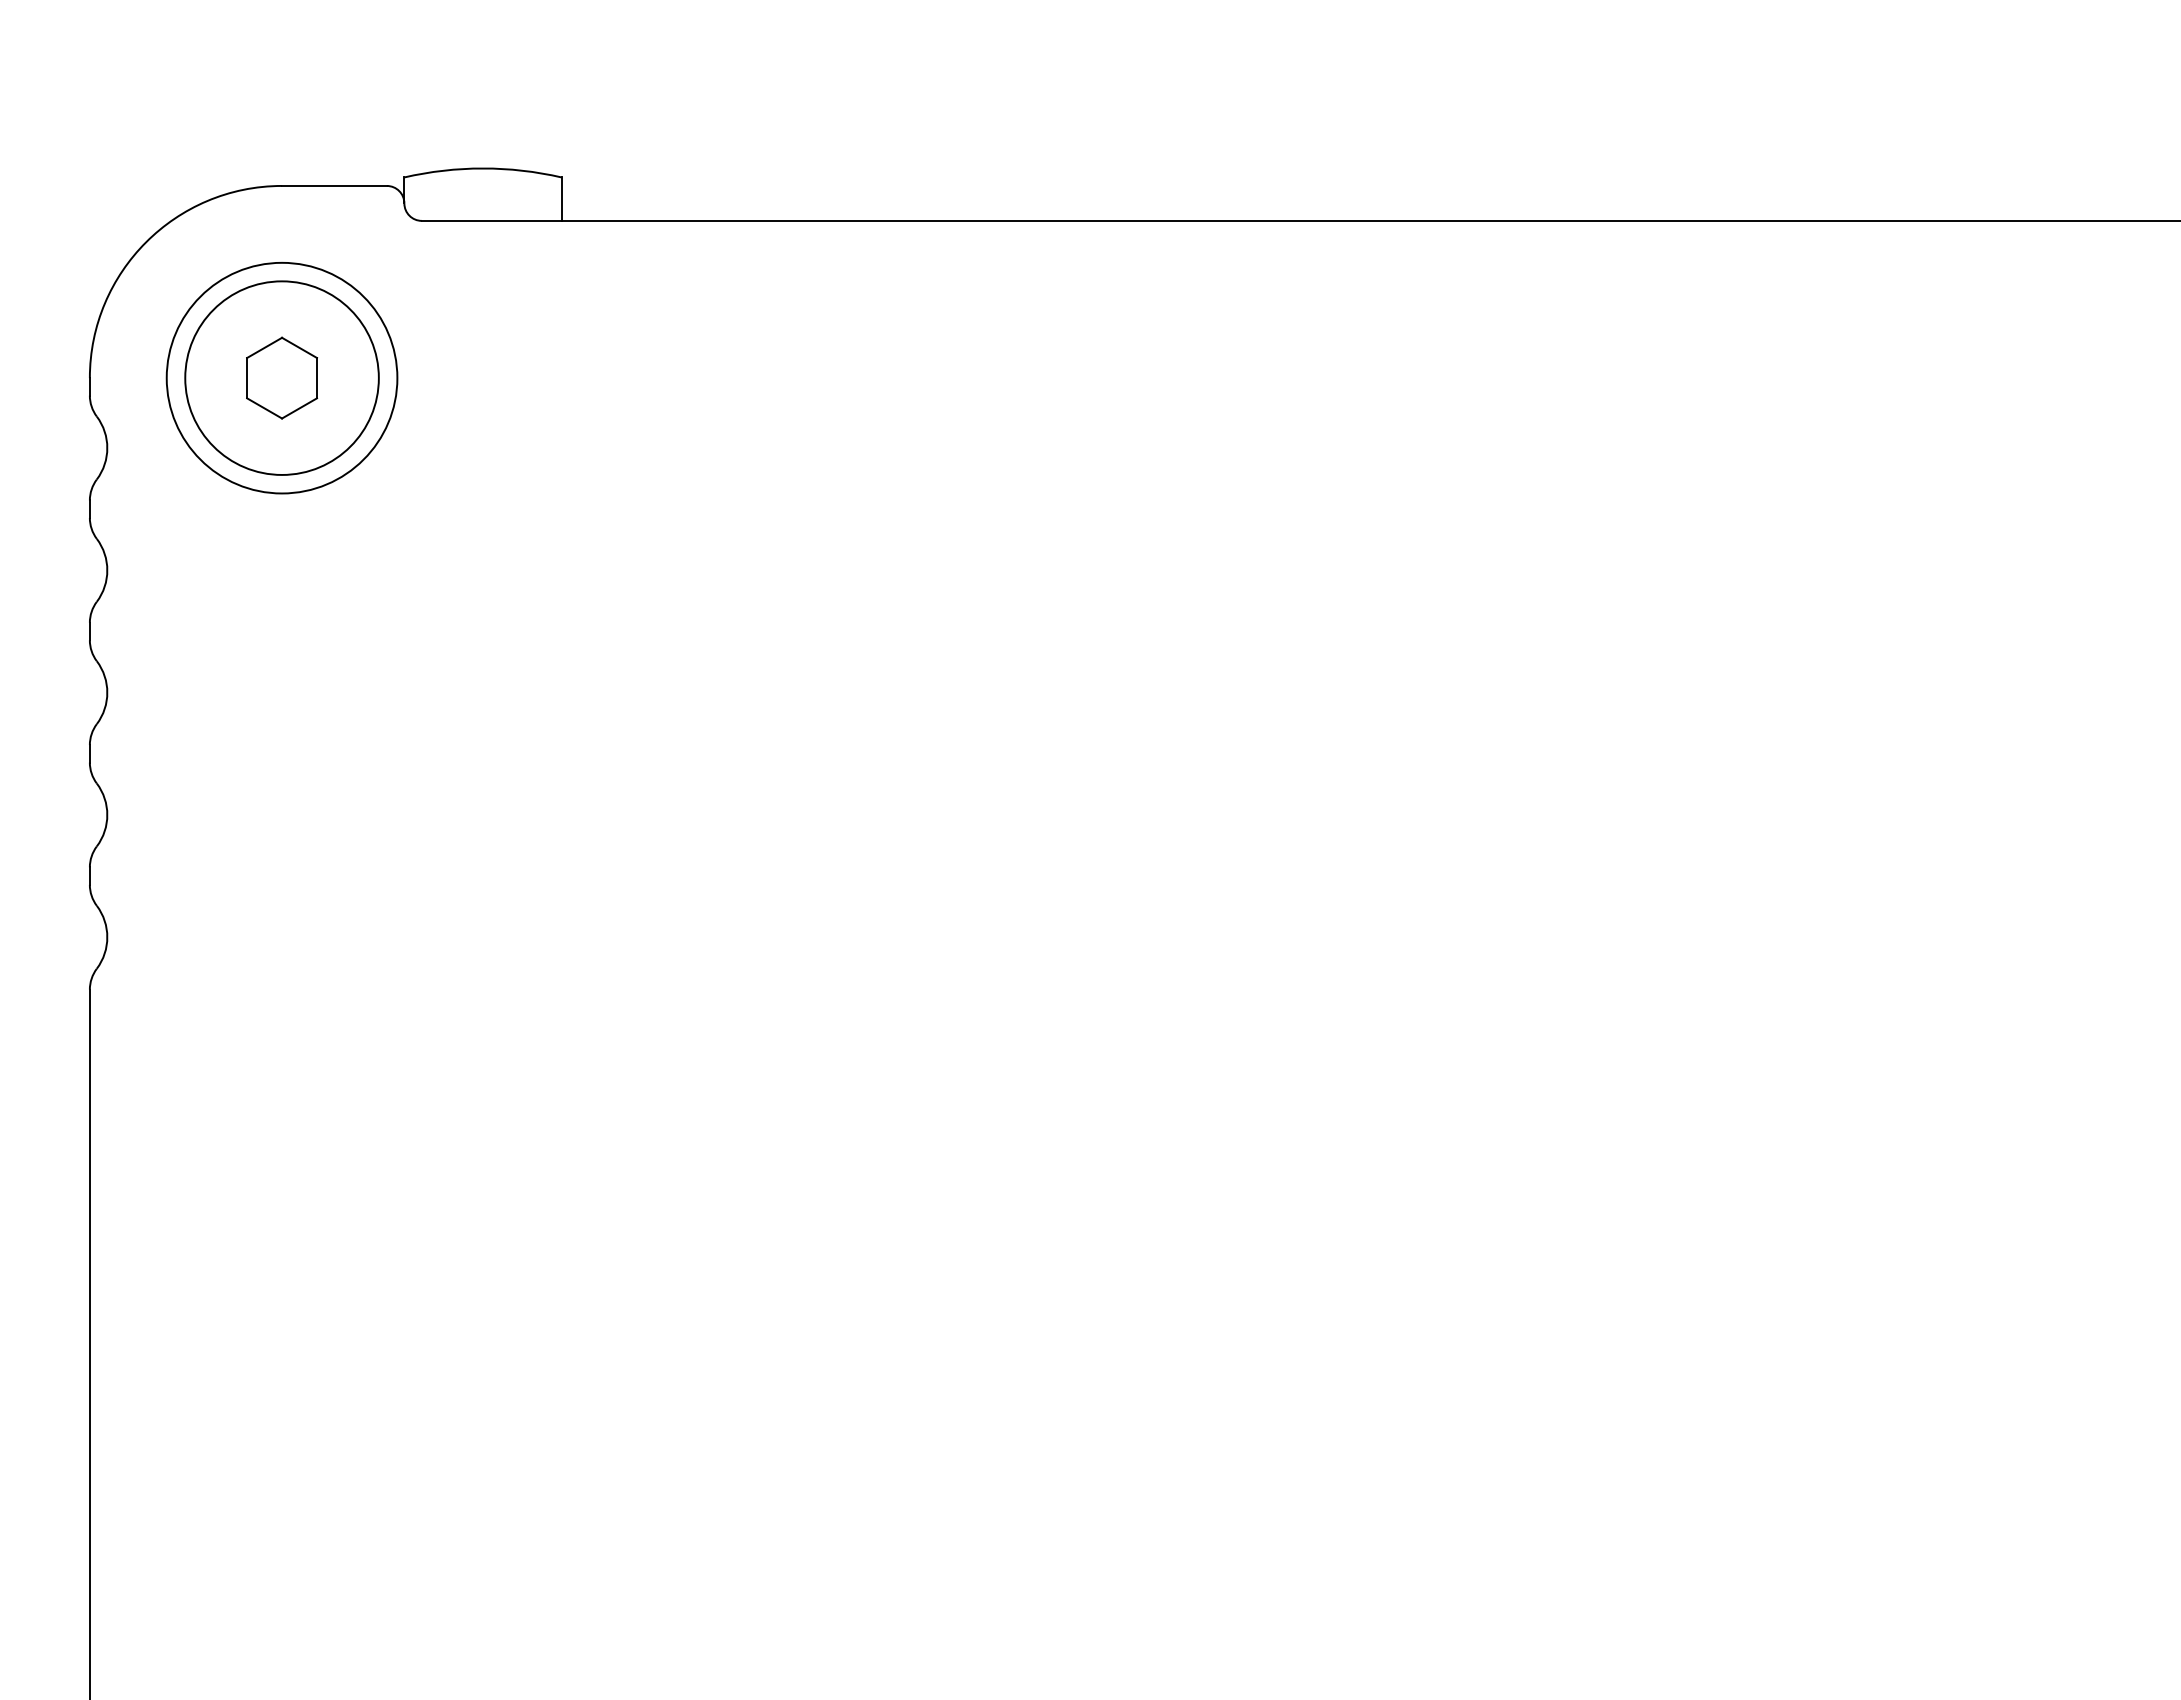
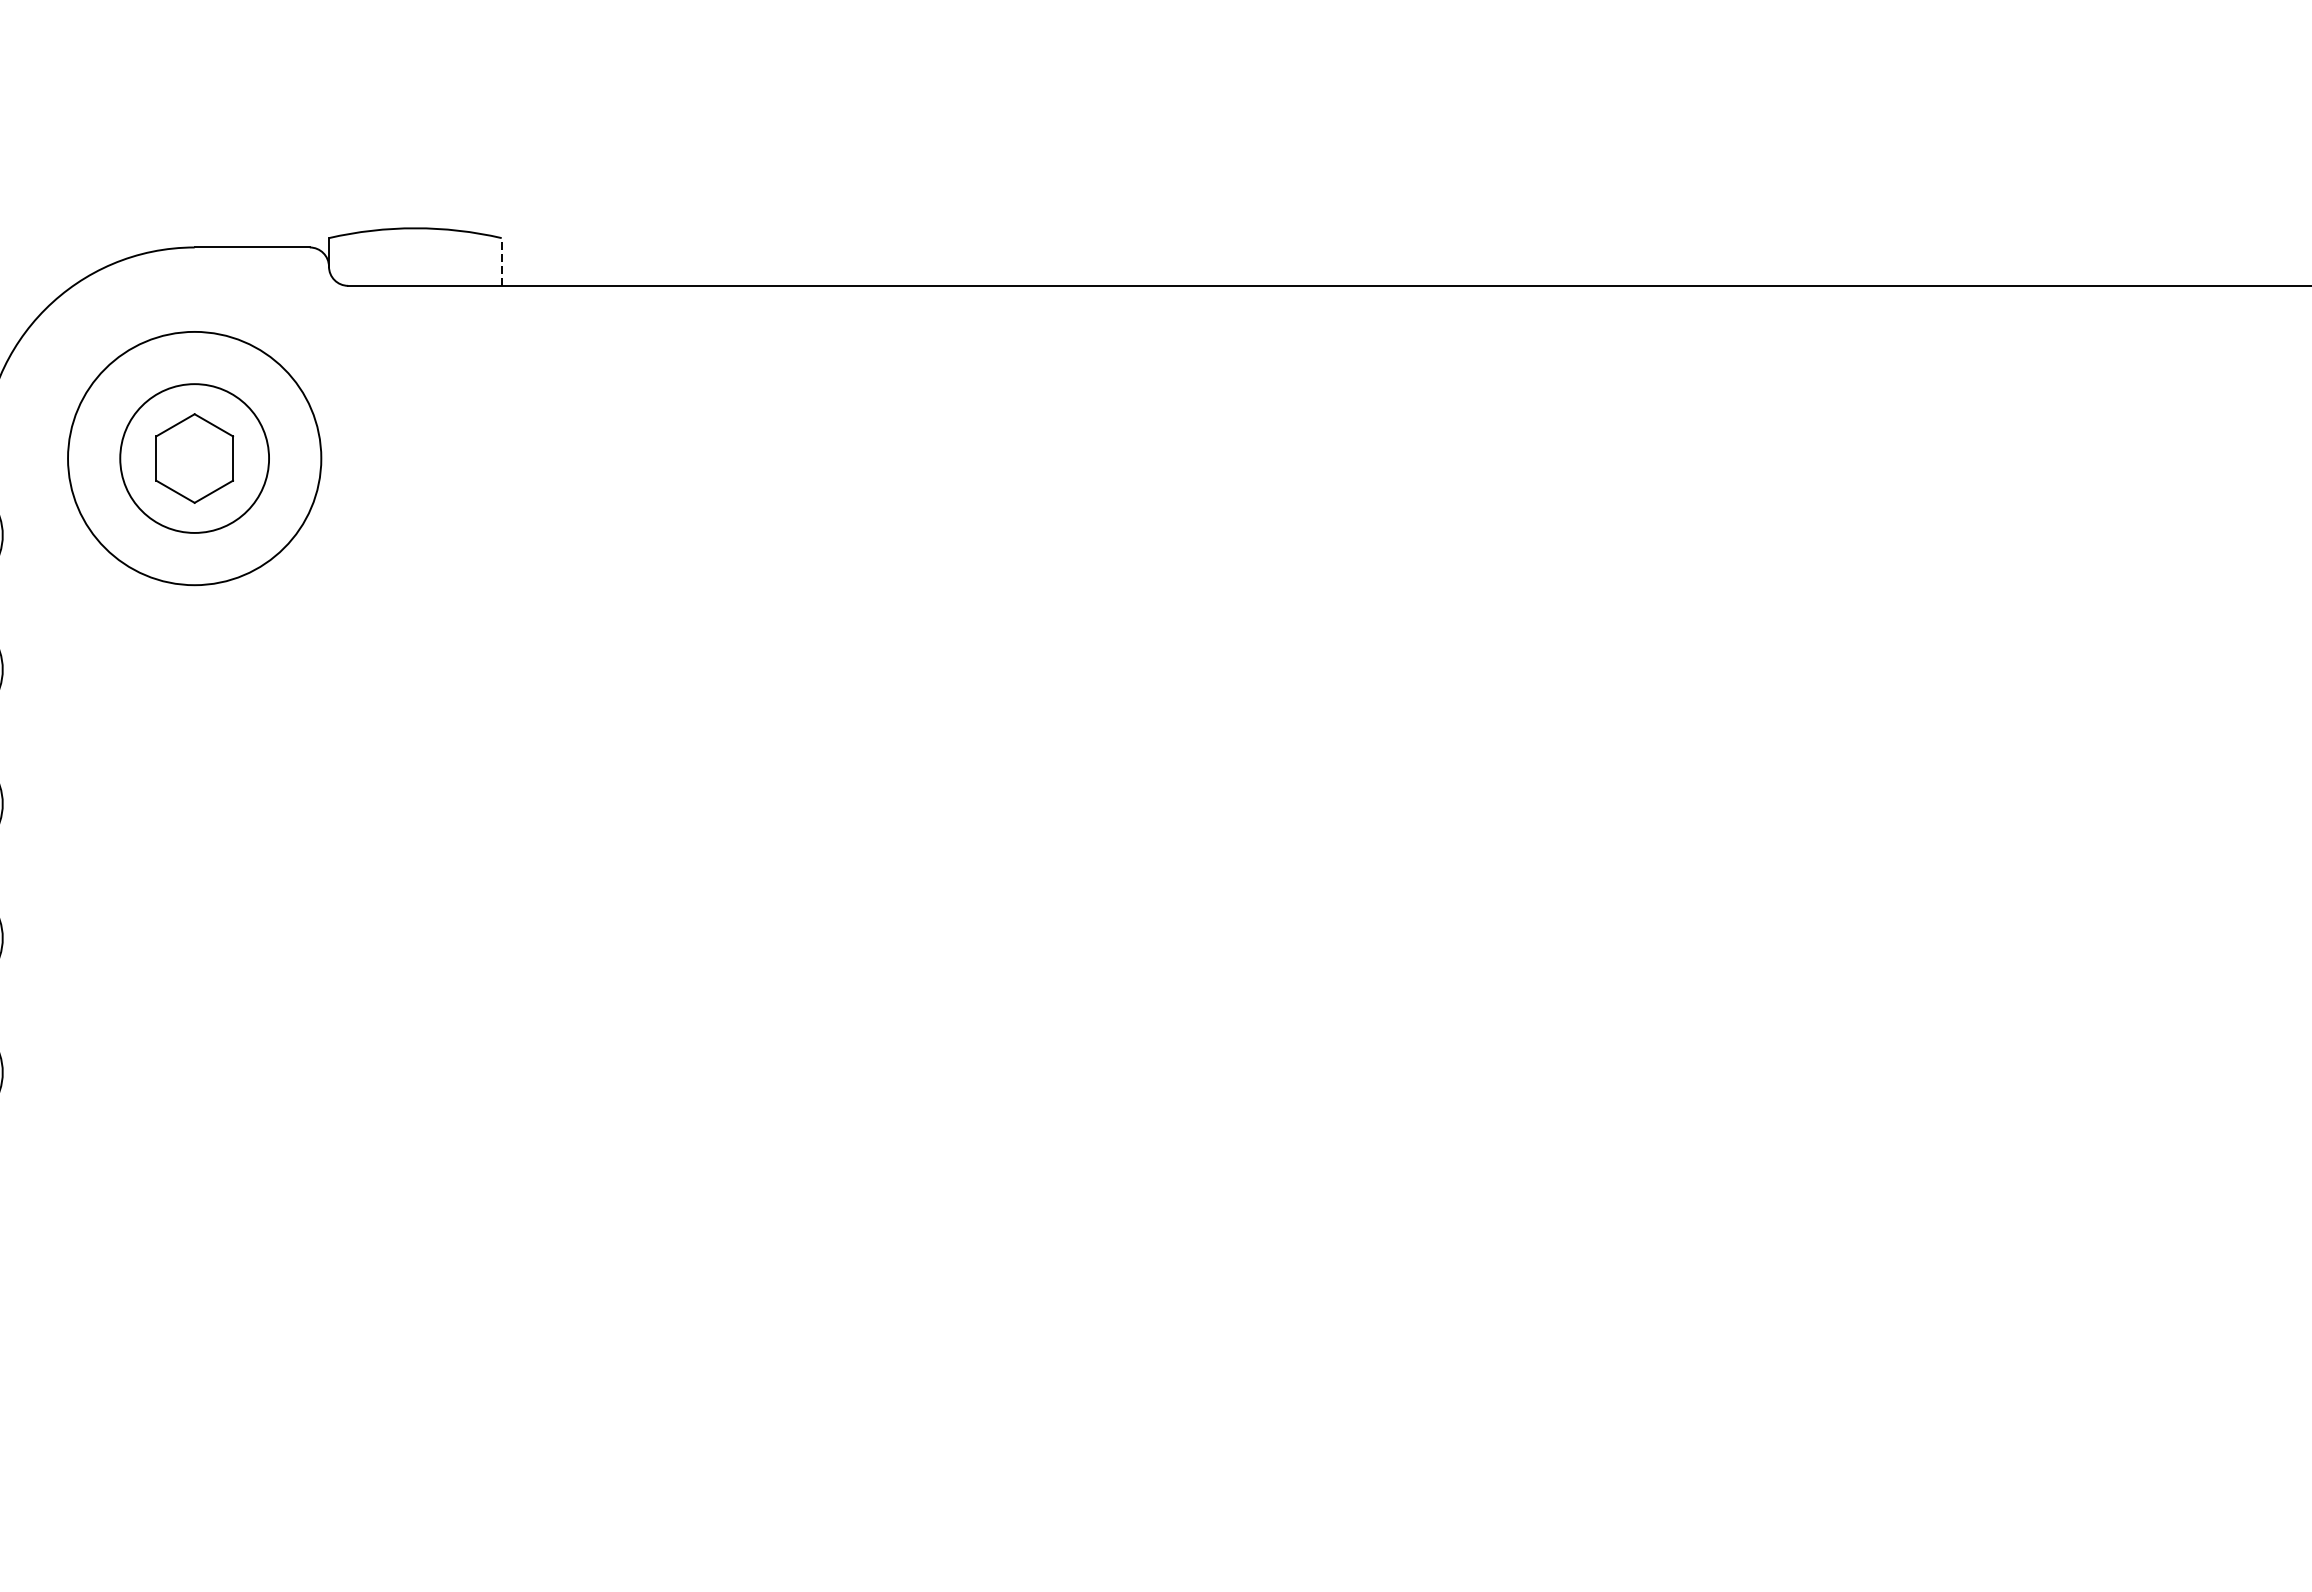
line: (561, 199) -> (501, 262), solid -> dashed
circle: (281, 377) -> (194, 457), size x0.7

